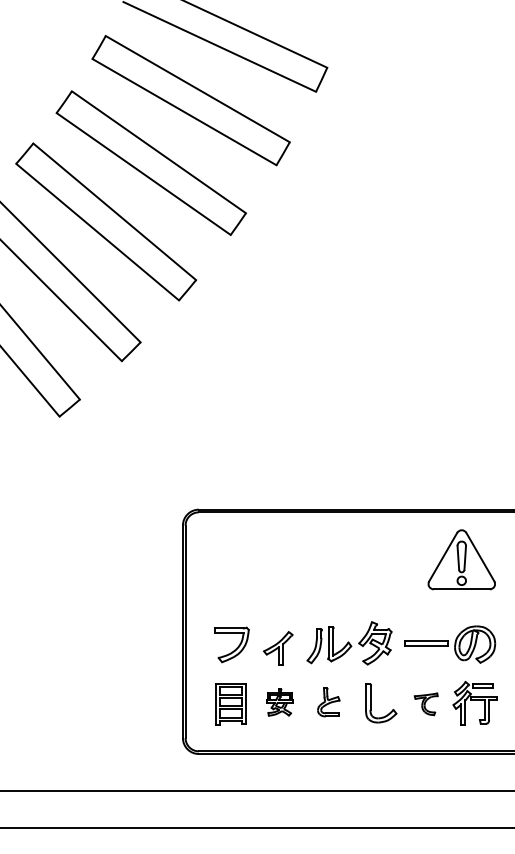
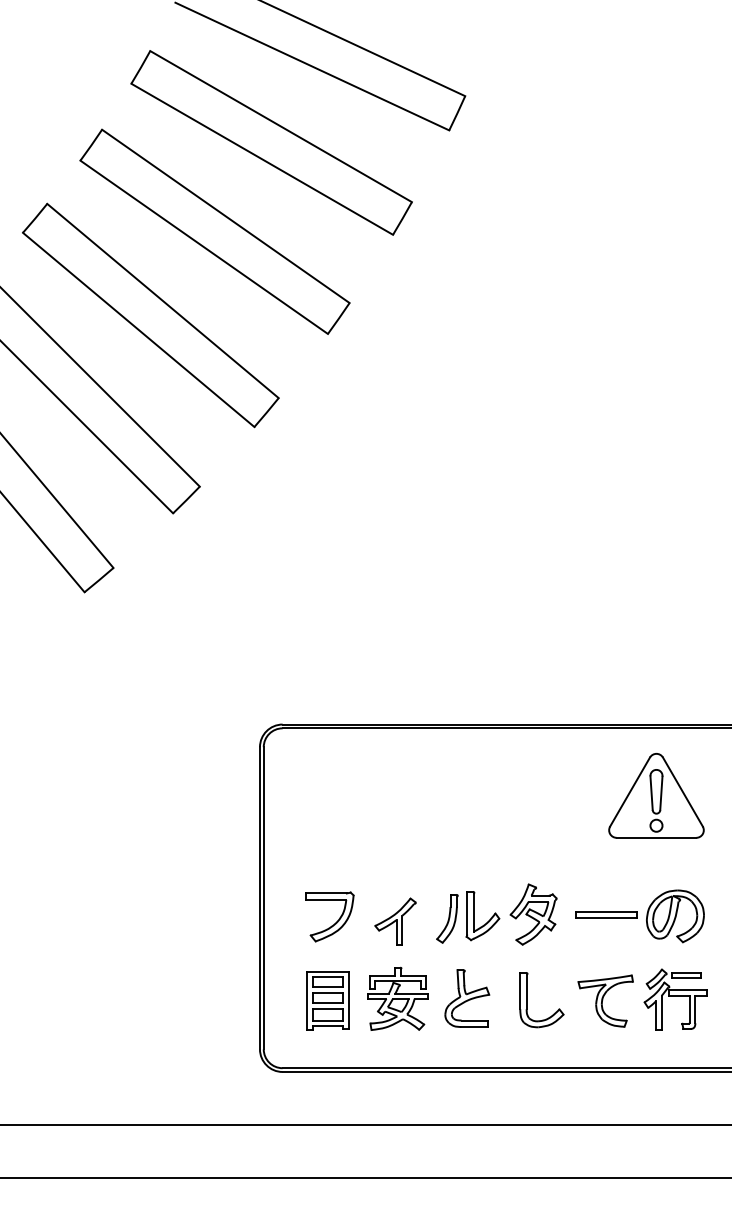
part: (279, 702) -> (397, 998), size x1.67
part: (328, 702) -> (466, 998), size x1.43
part: (426, 704) -> (606, 1001), size x1.67

